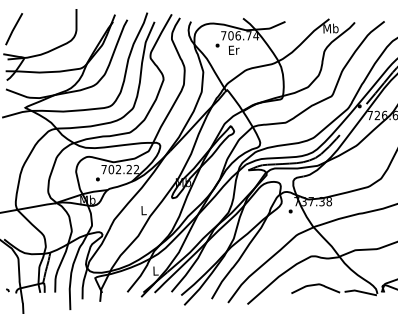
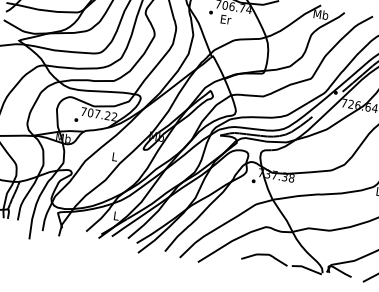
text: (118, 169) -> (97, 113), 702.22 -> 707.22

